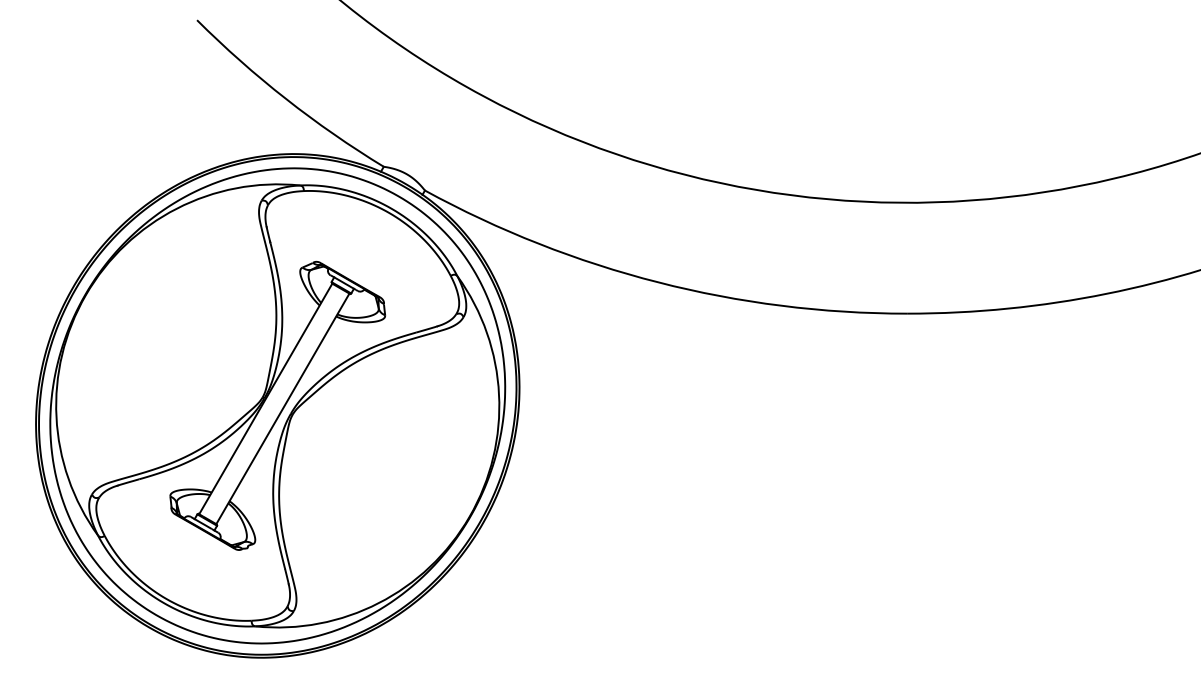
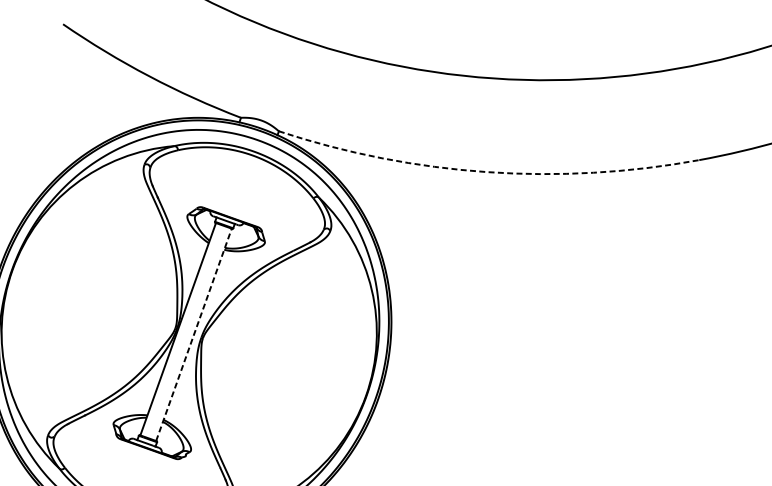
arc: (658, 282) -> (487, 172), solid -> dashed
line: (283, 408) -> (194, 334), solid -> dashed

